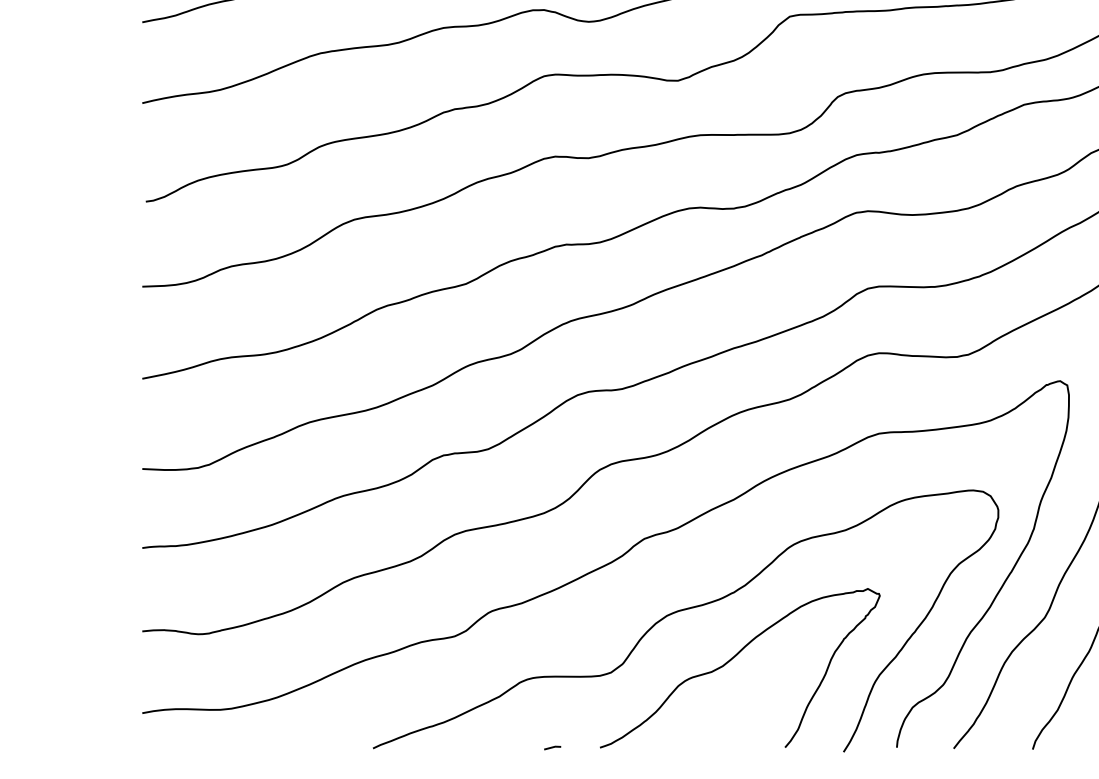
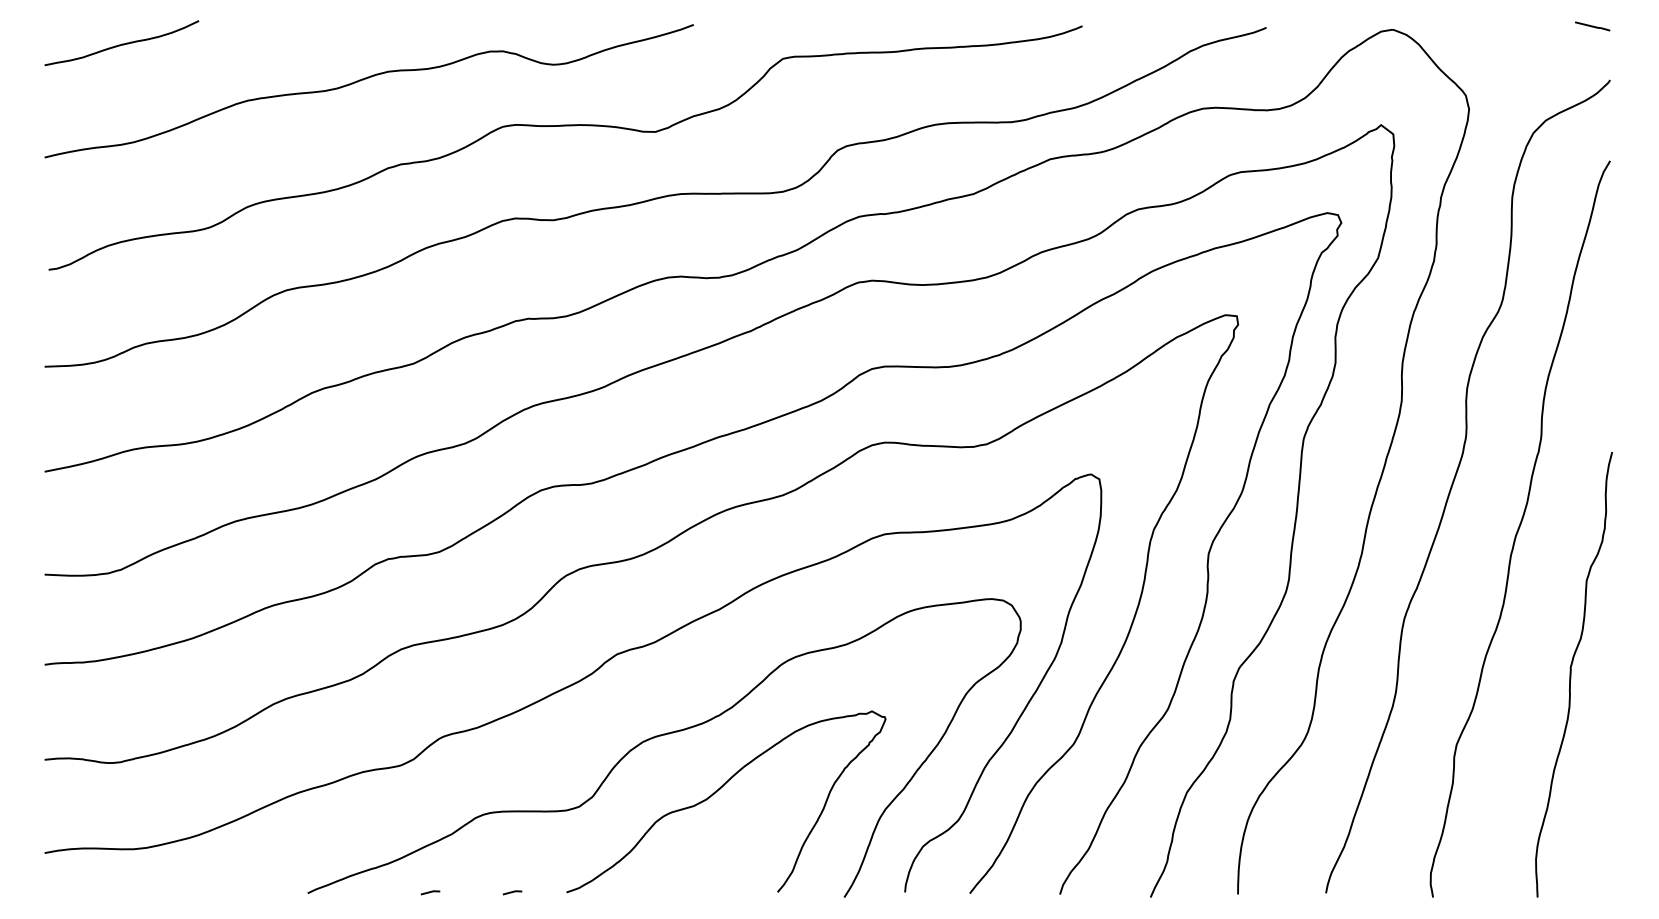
line: (480, 747) -> (430, 892), added

